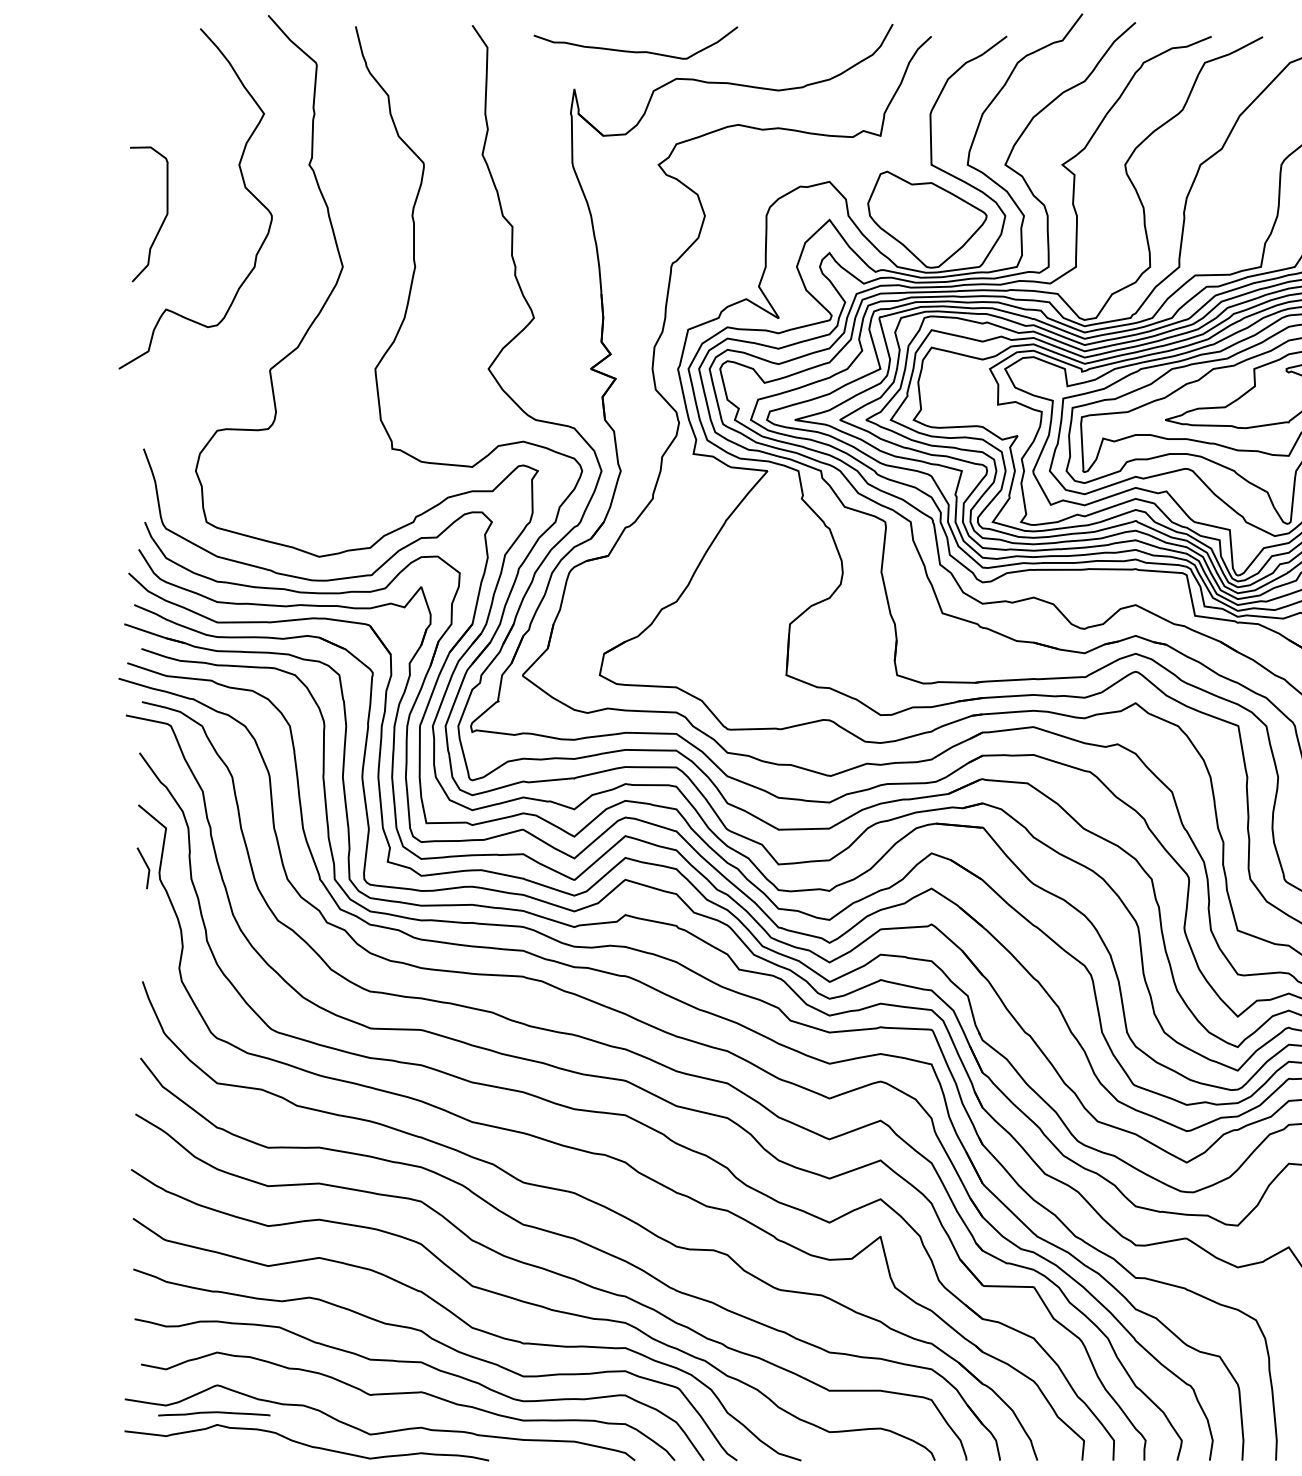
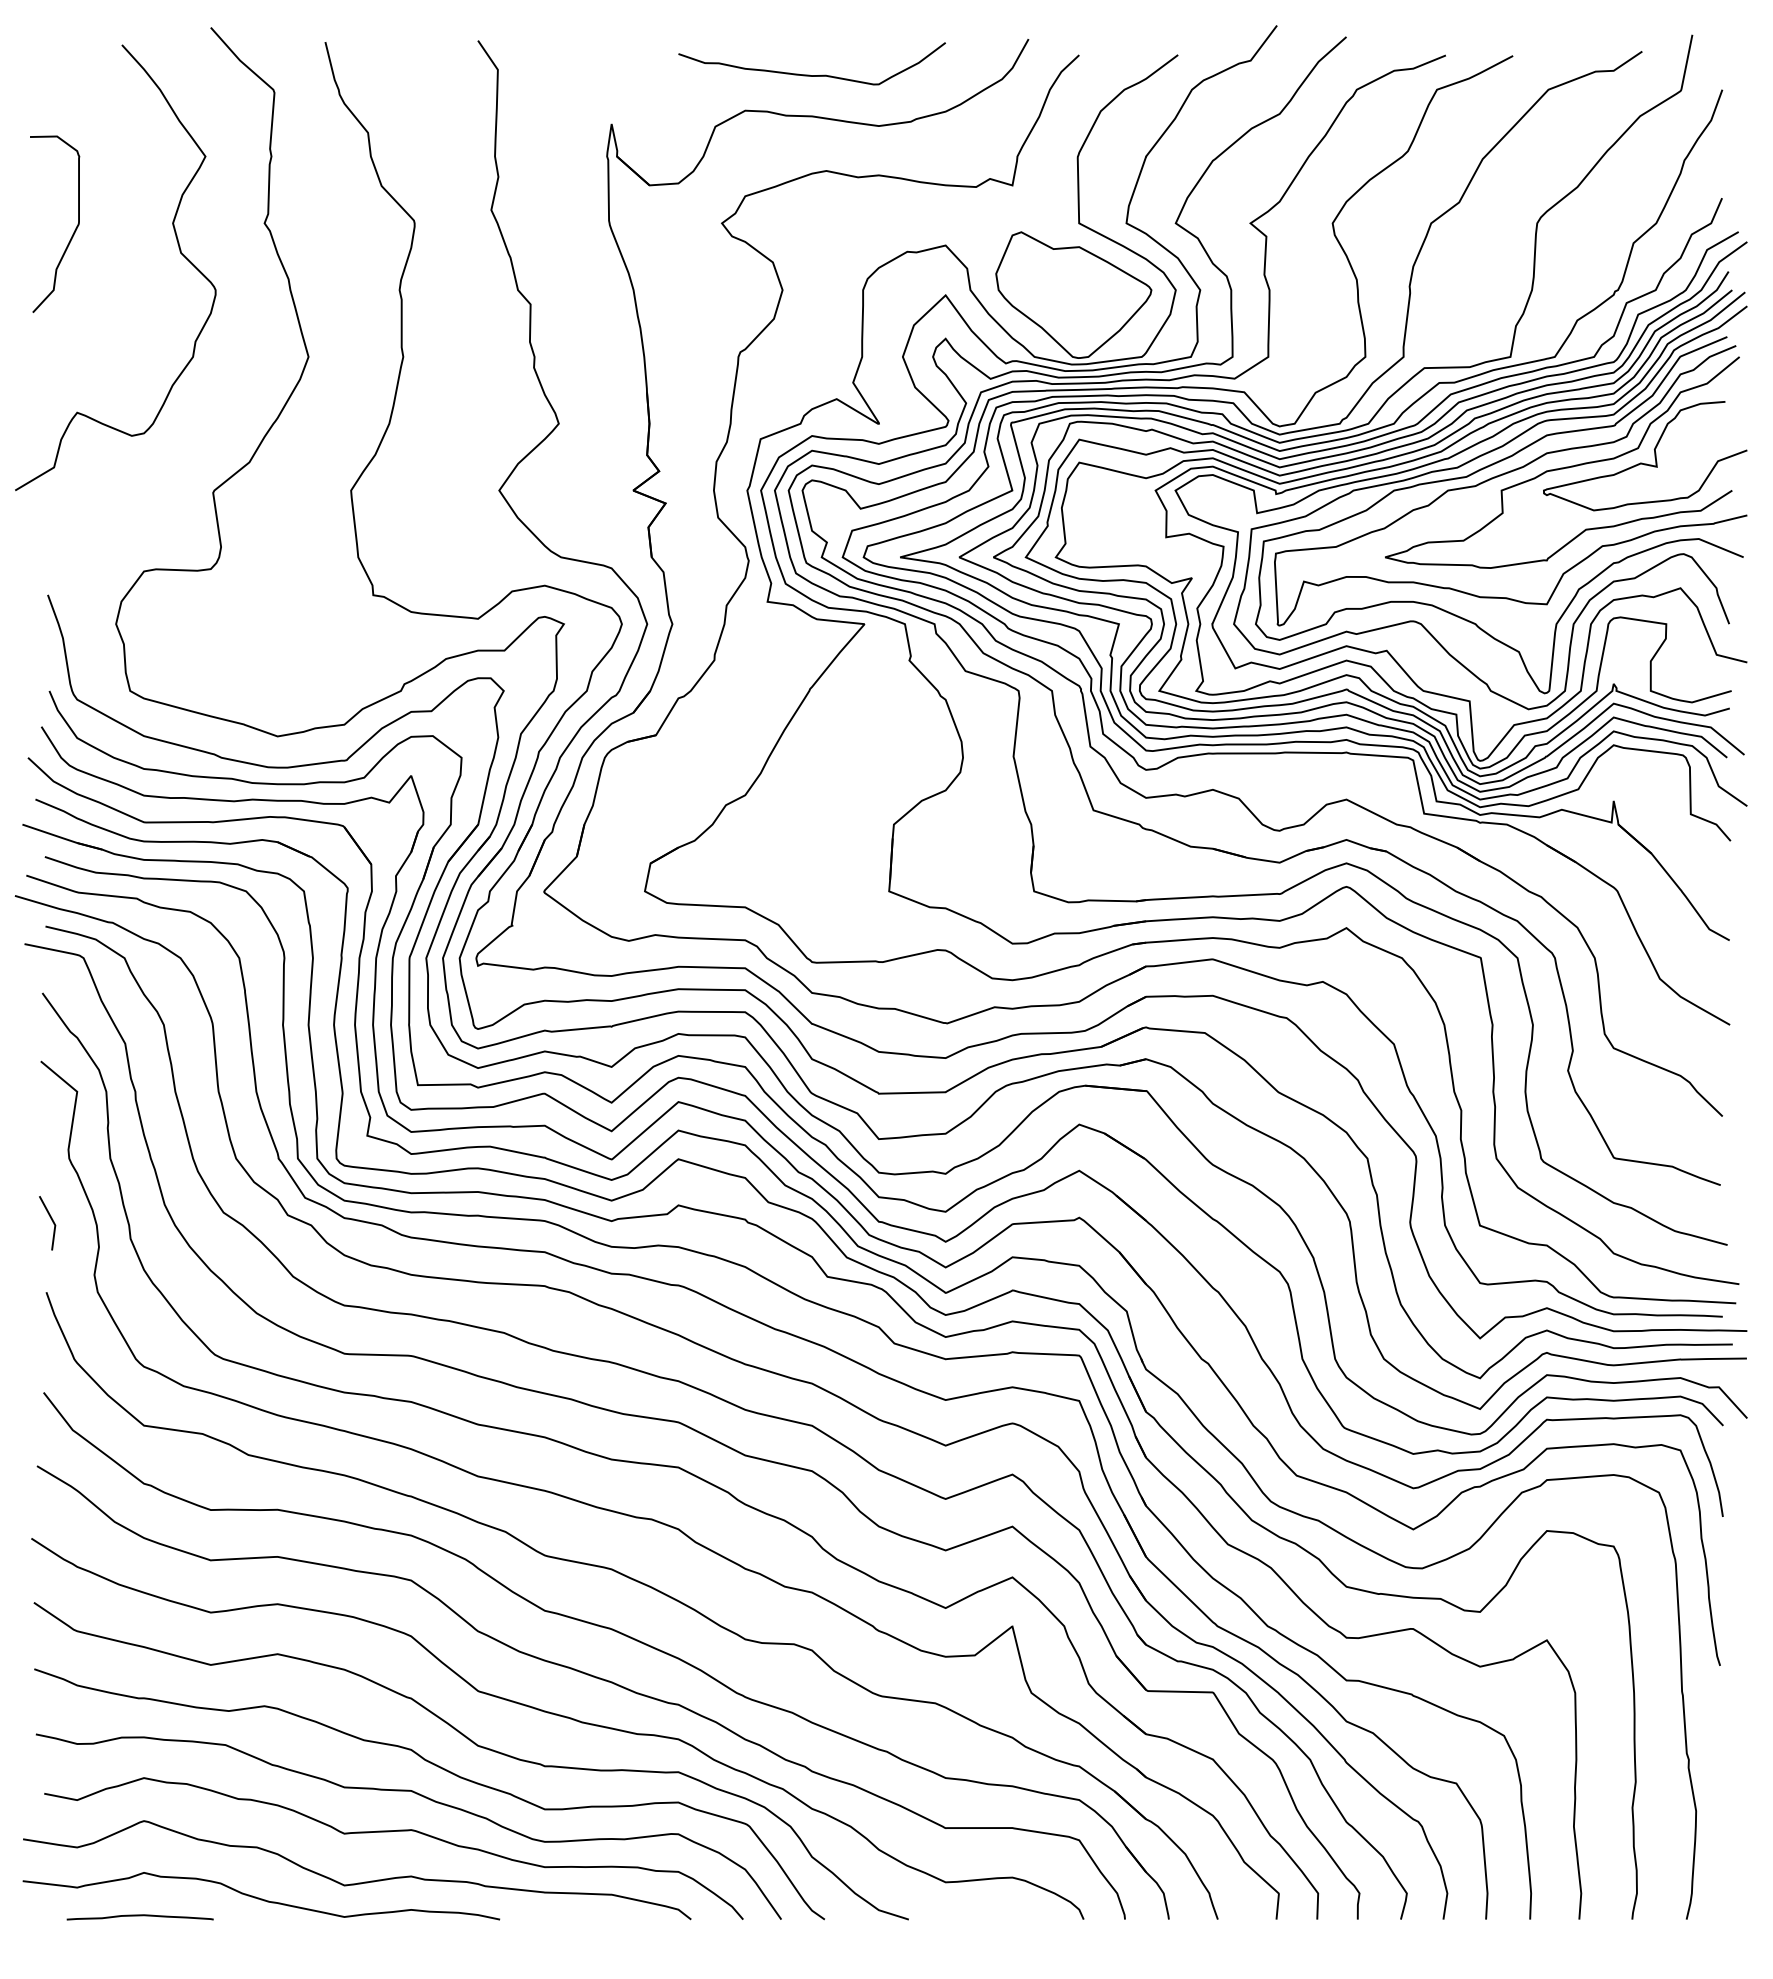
curve: (633, 51) -> (809, 74), moved
curve: (163, 220) -> (73, 232), moved
line: (146, 866) -> (51, 1220), moved
curve: (213, 1413) -> (139, 1916), moved

